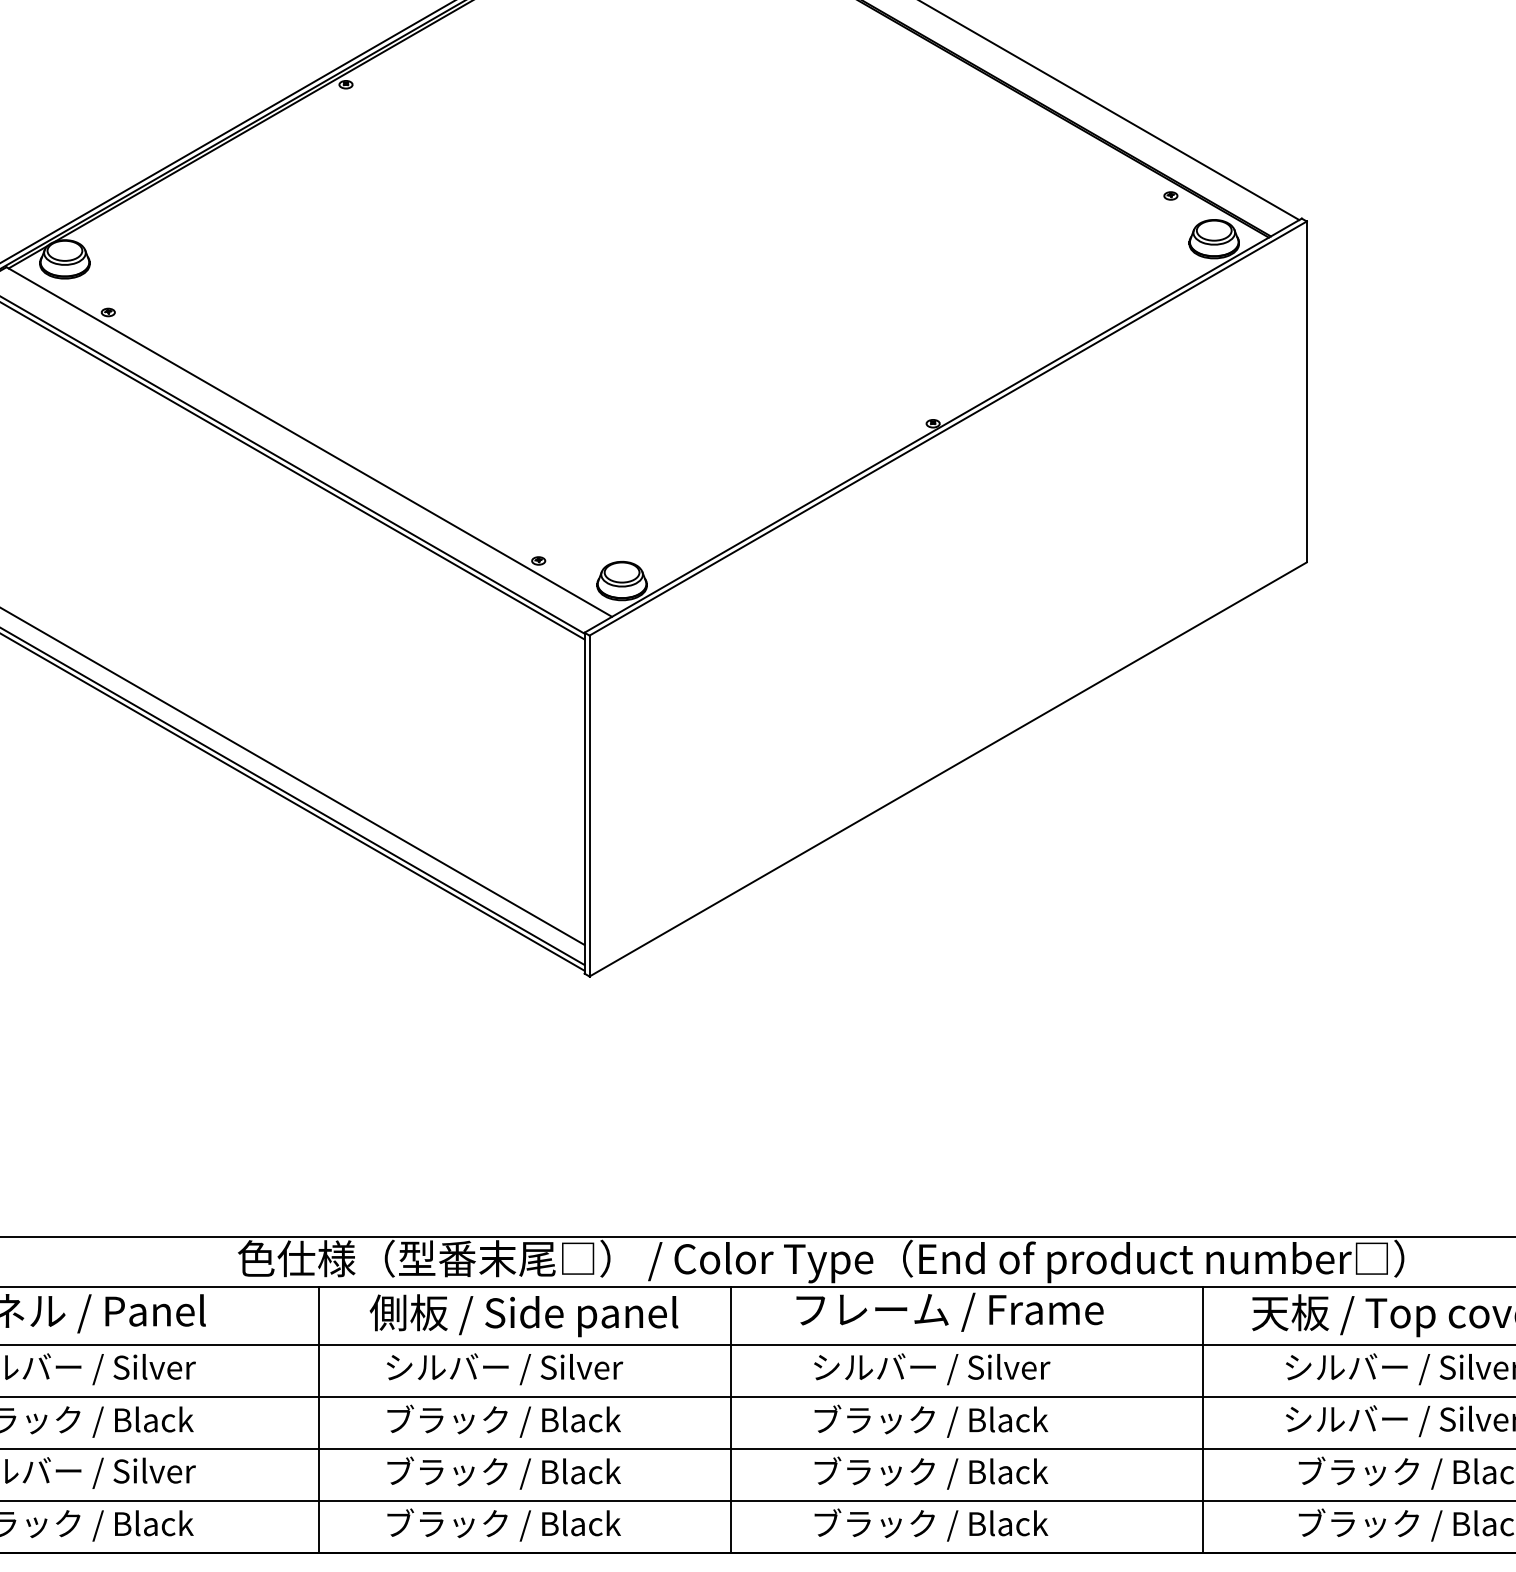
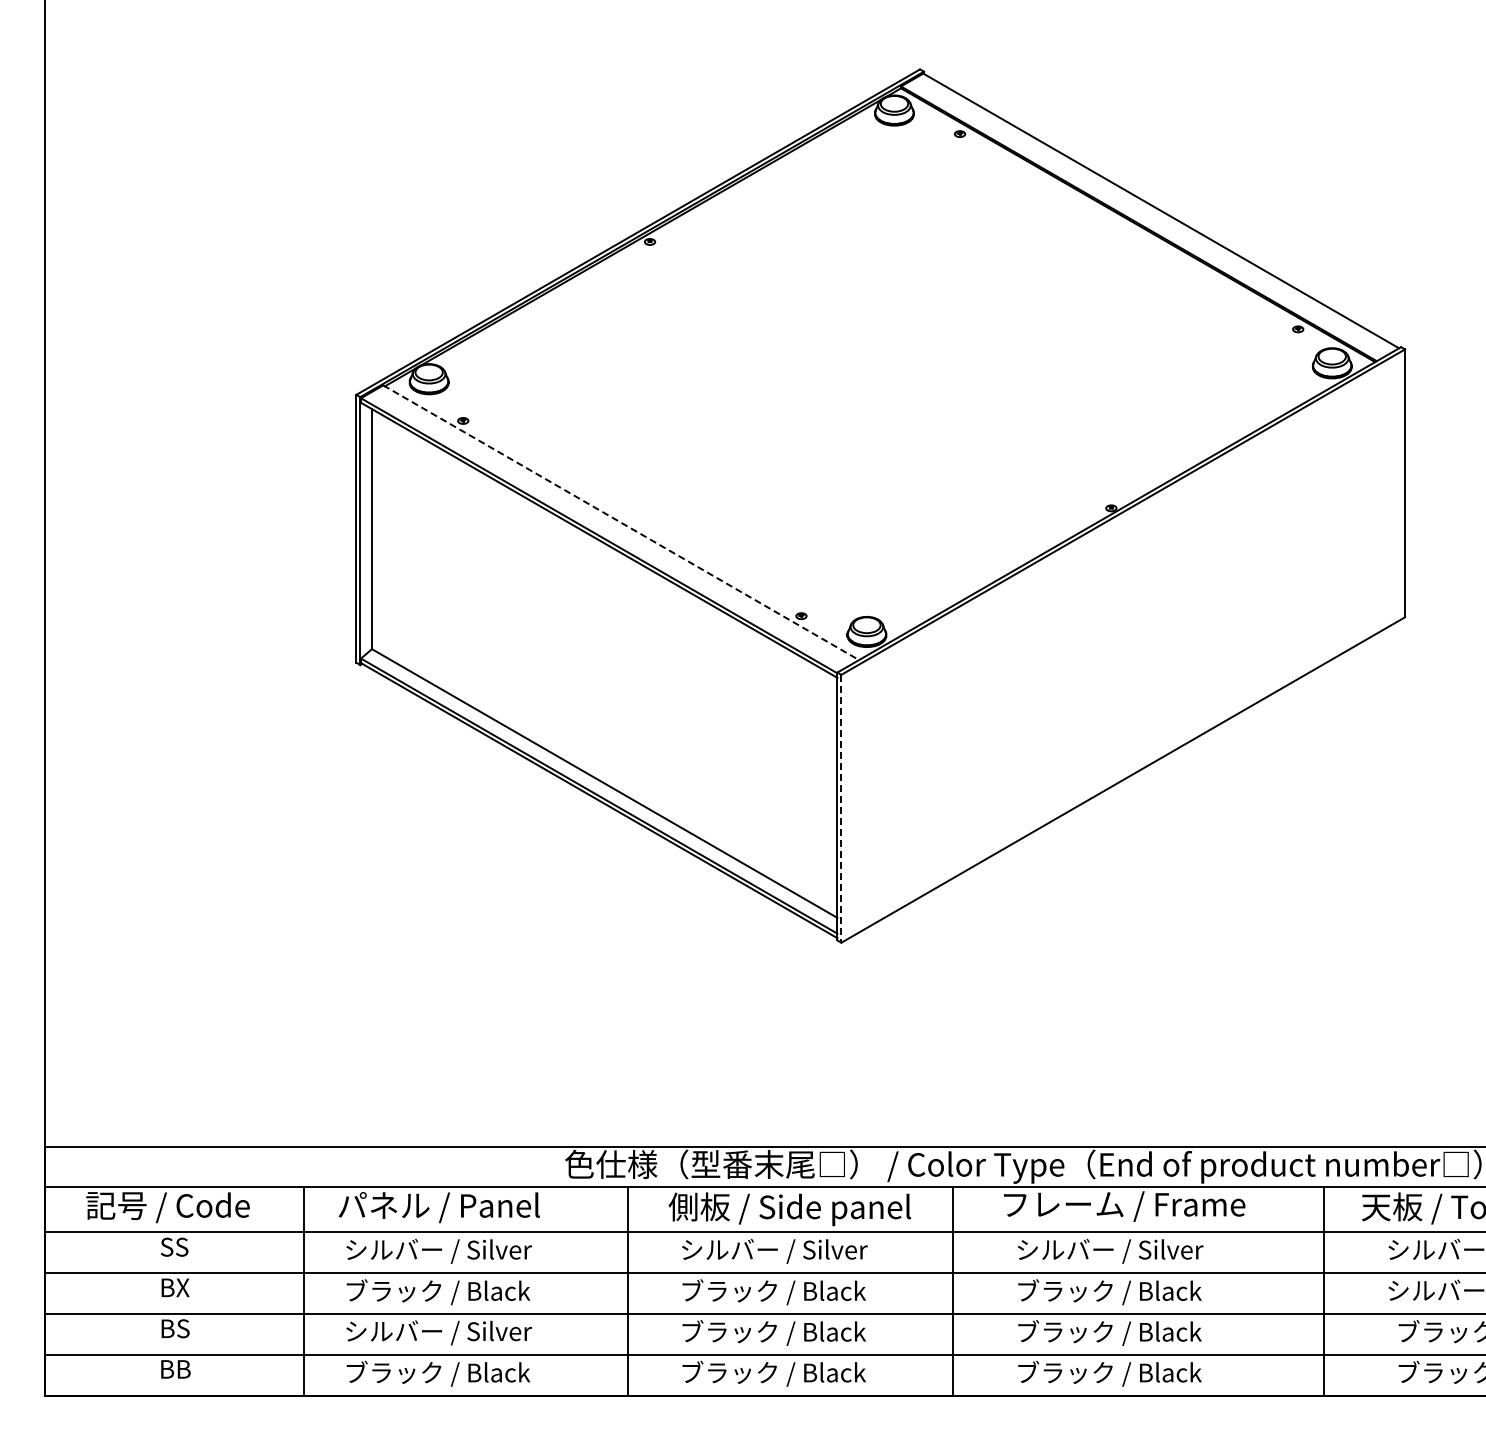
line: (309, 441) -> (621, 522), solid -> dashed
line: (589, 805) -> (841, 808), solid -> dashed

